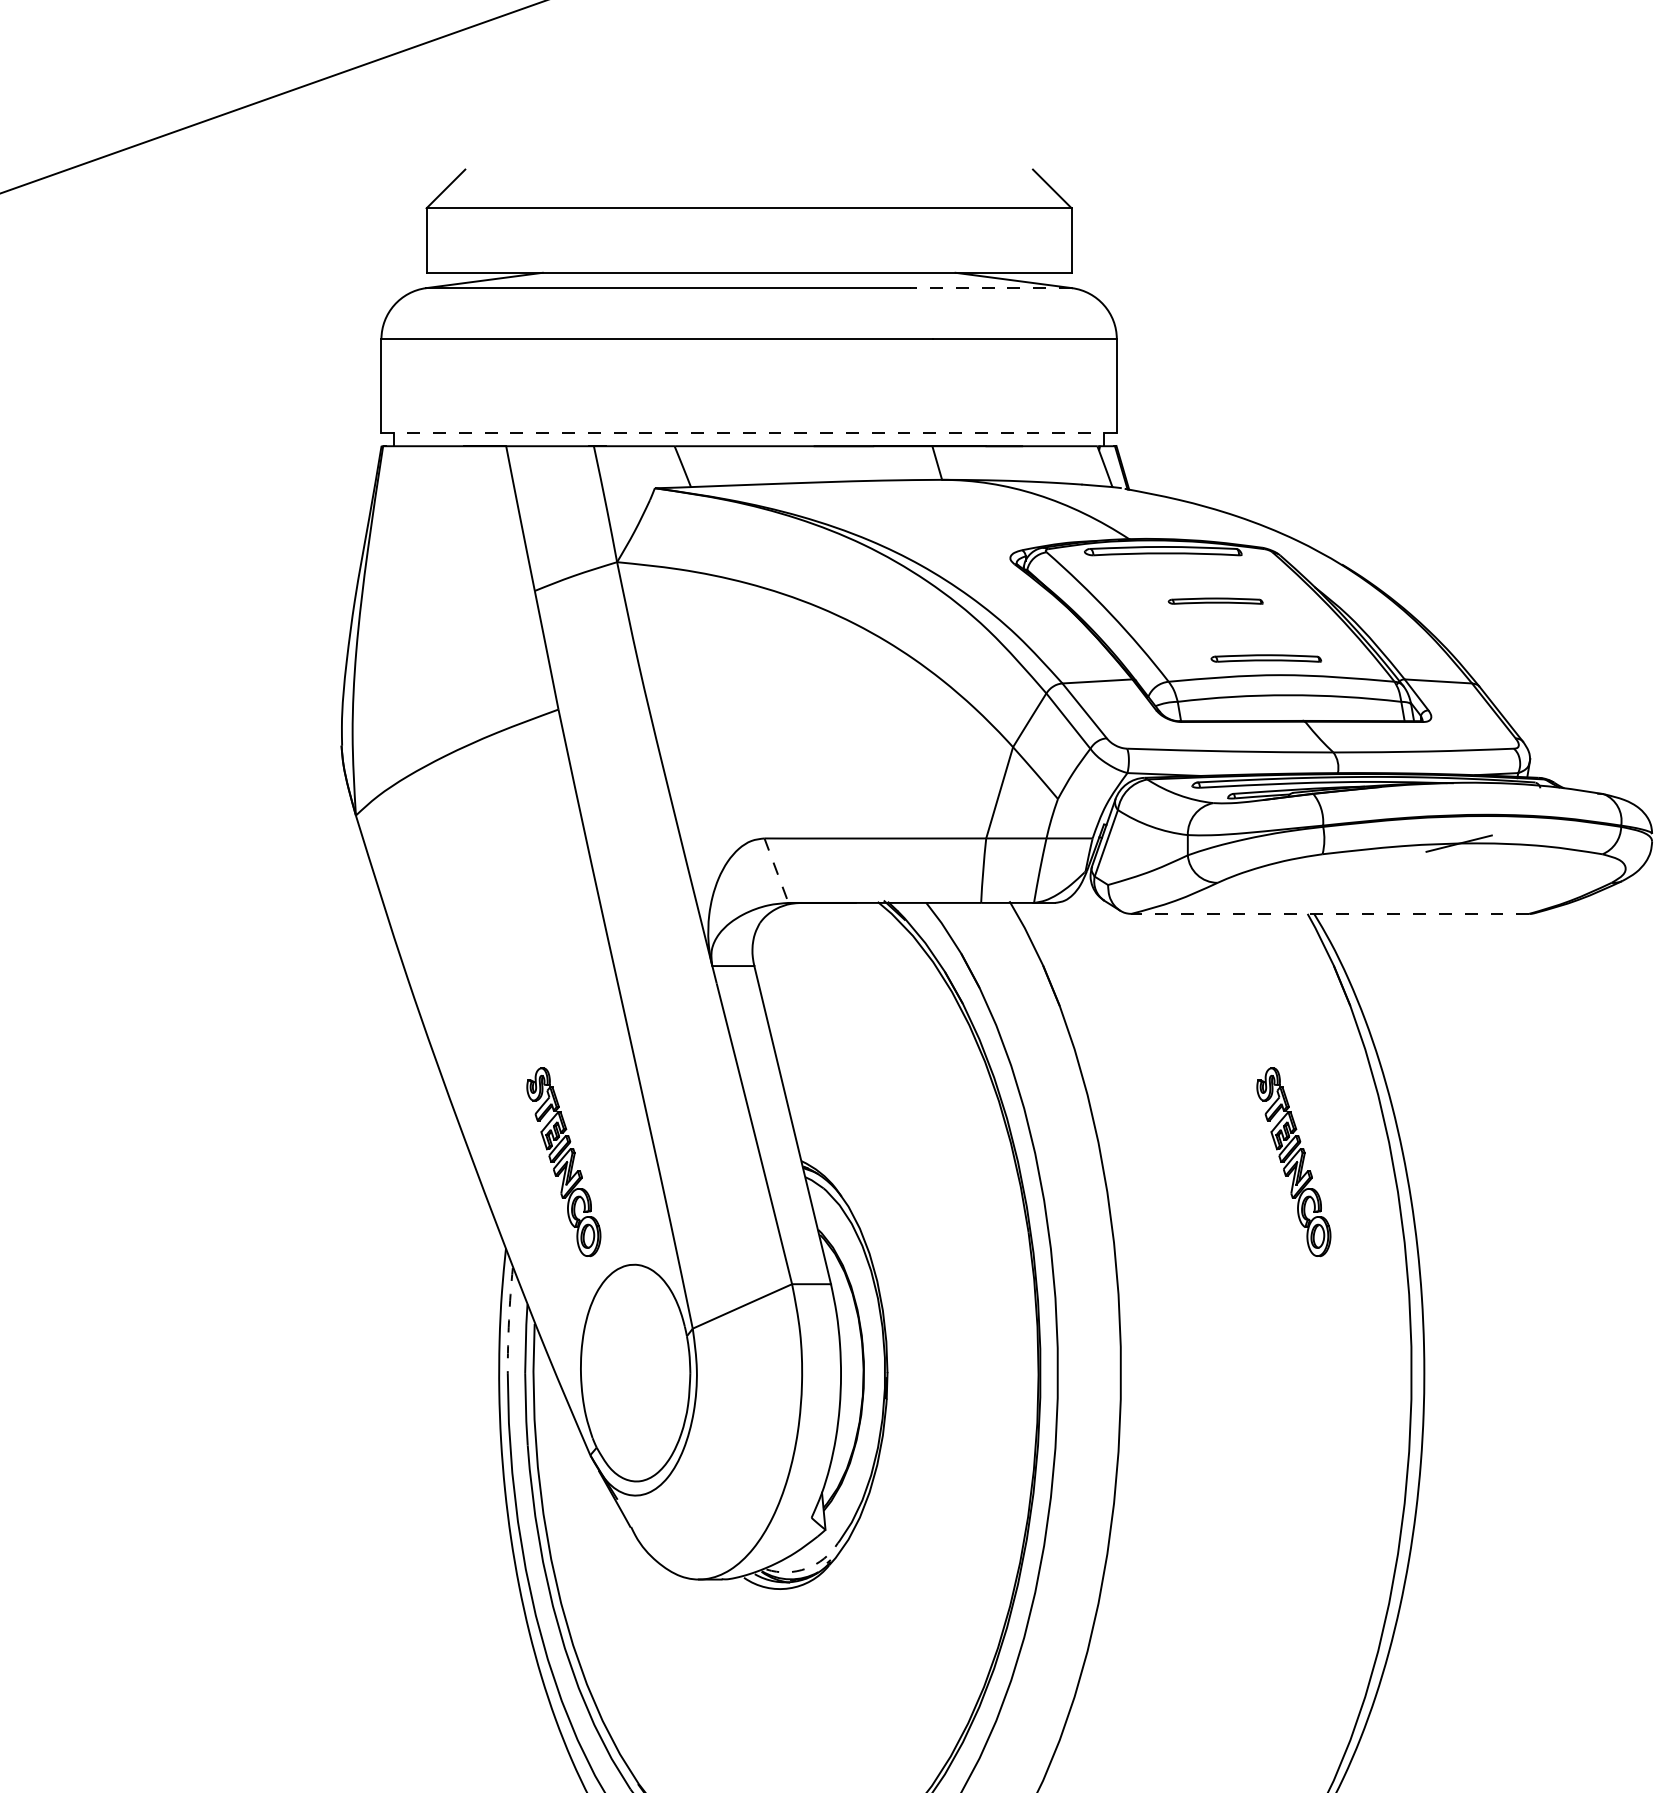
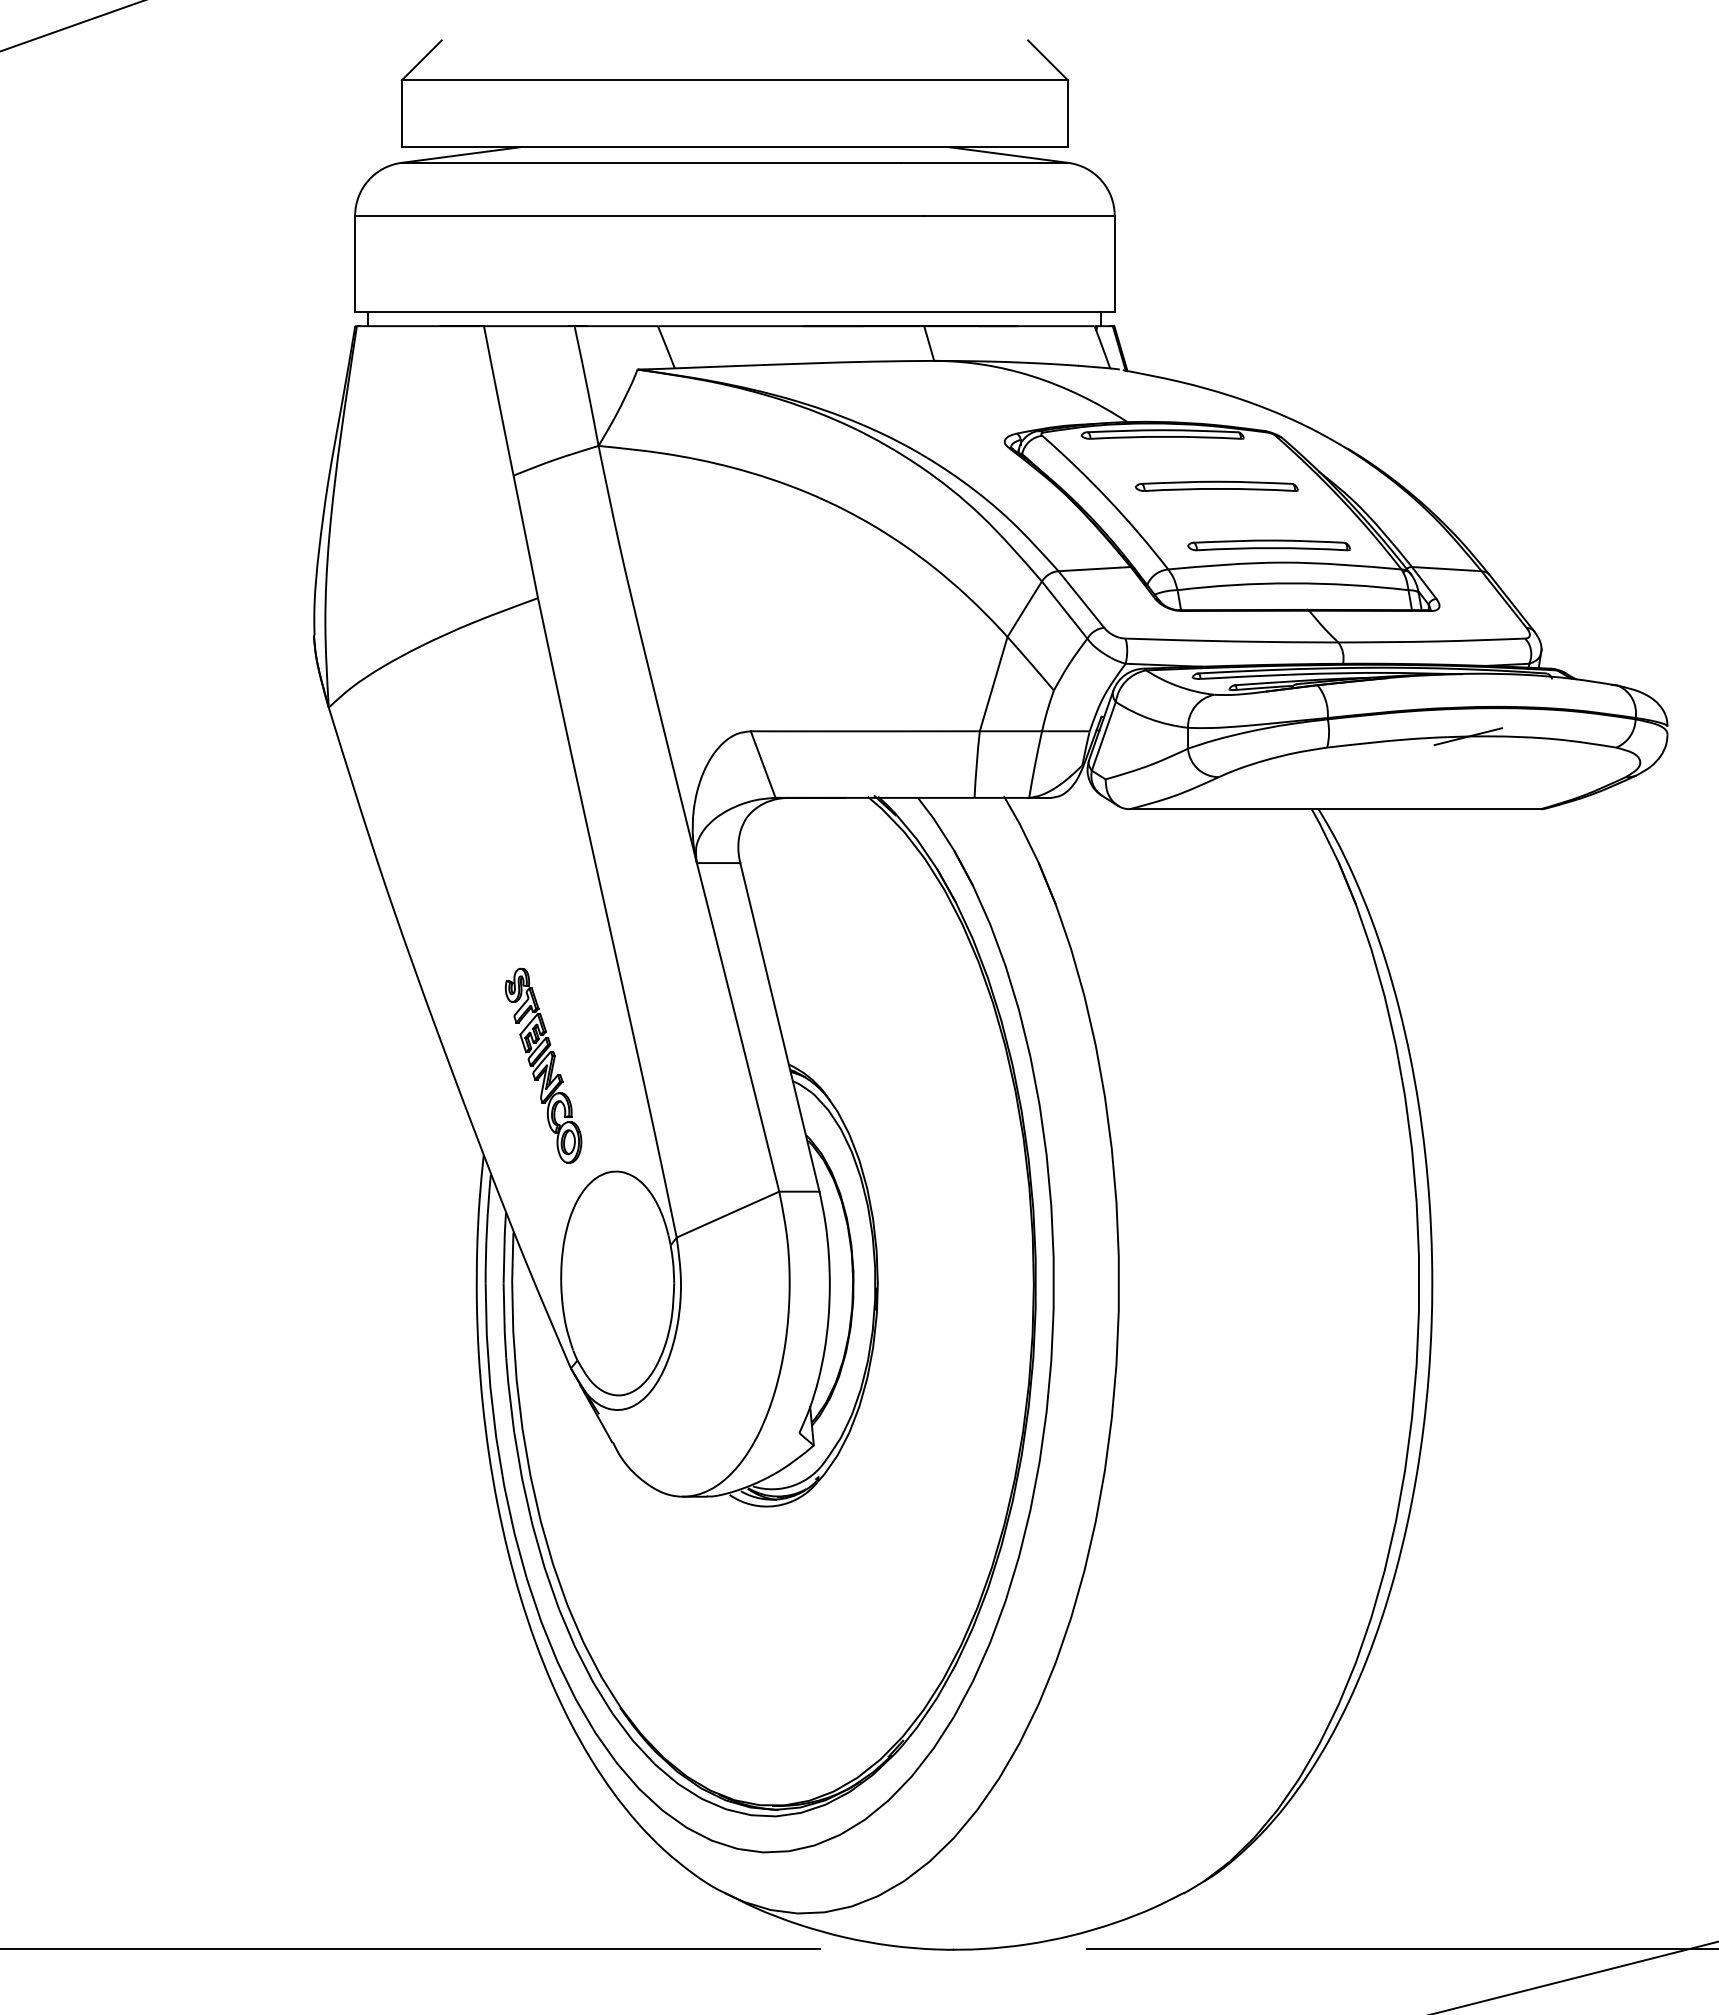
line: (990, 287) -> (984, 162), dashed -> solid
line: (748, 432) -> (734, 312), dashed -> solid
part: (1215, 600) -> (1216, 485), size x1.67
part: (1265, 658) -> (1268, 545), size x1.43
line: (776, 870) -> (763, 764), dashed -> solid
line: (1330, 914) -> (1335, 809), dashed -> solid
part: (1293, 1162) -> (1297, 1065), removed
arc: (508, 1320) -> (486, 1229), dashed -> solid
arc: (806, 1568) -> (794, 1485), dashed -> solid

